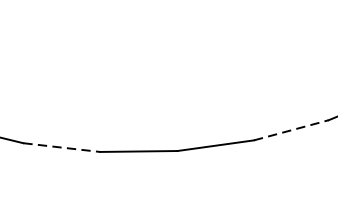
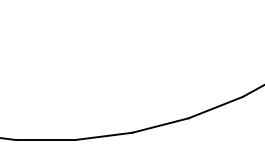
line: (292, 130) -> (216, 107), dashed -> solid
line: (61, 148) -> (45, 140), dashed -> solid

